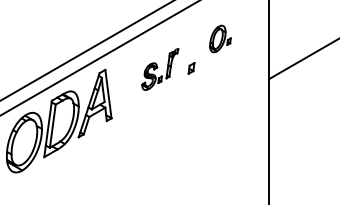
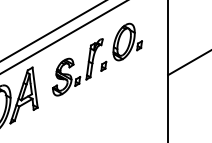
part: (220, 38) -> (127, 41), size x1.67
part: (160, 69) -> (78, 67), size x1.67

